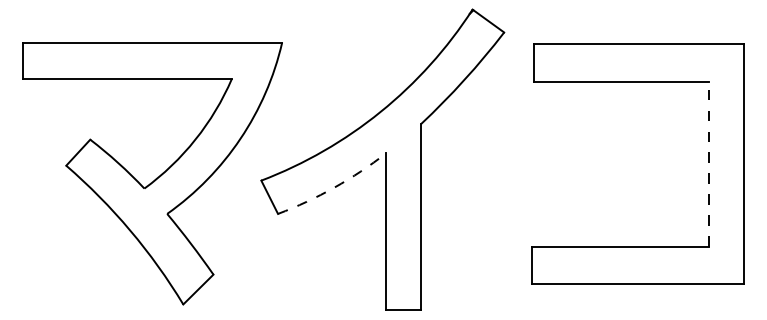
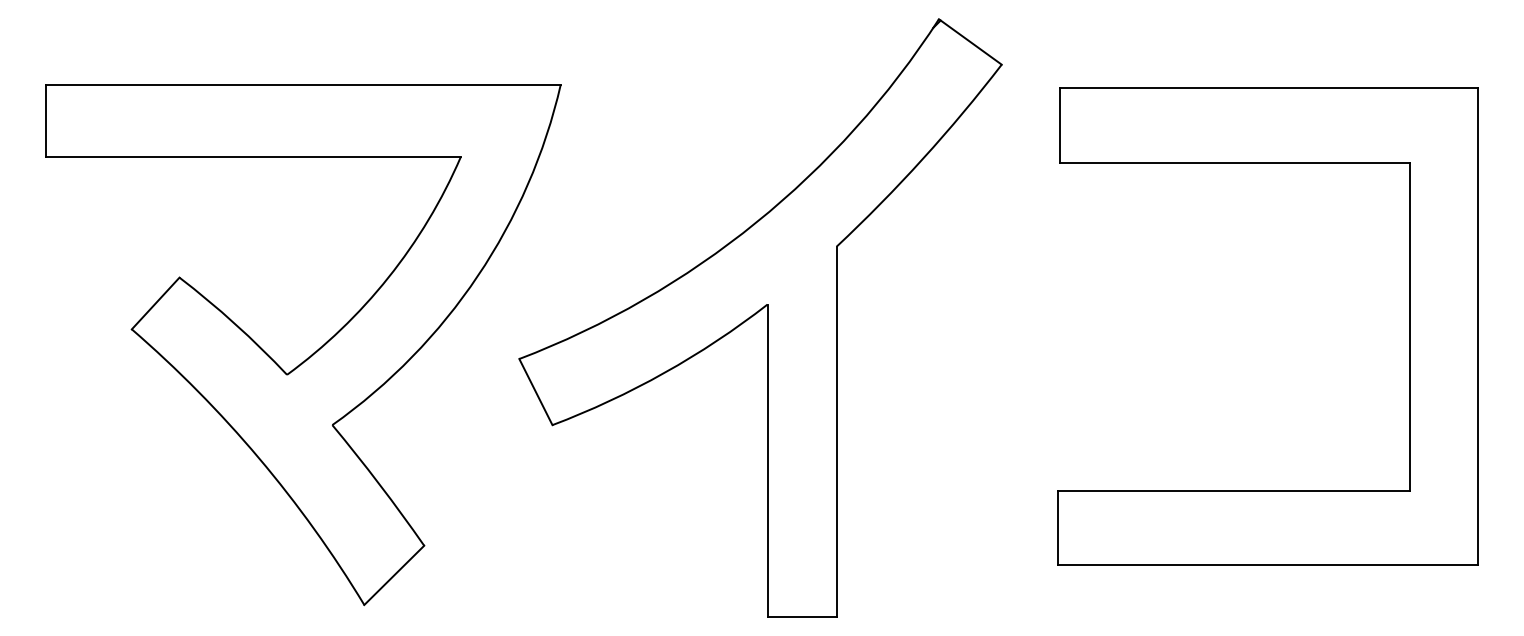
line: (709, 164) -> (1409, 326), dashed -> solid
arc: (334, 187) -> (664, 372), dashed -> solid

